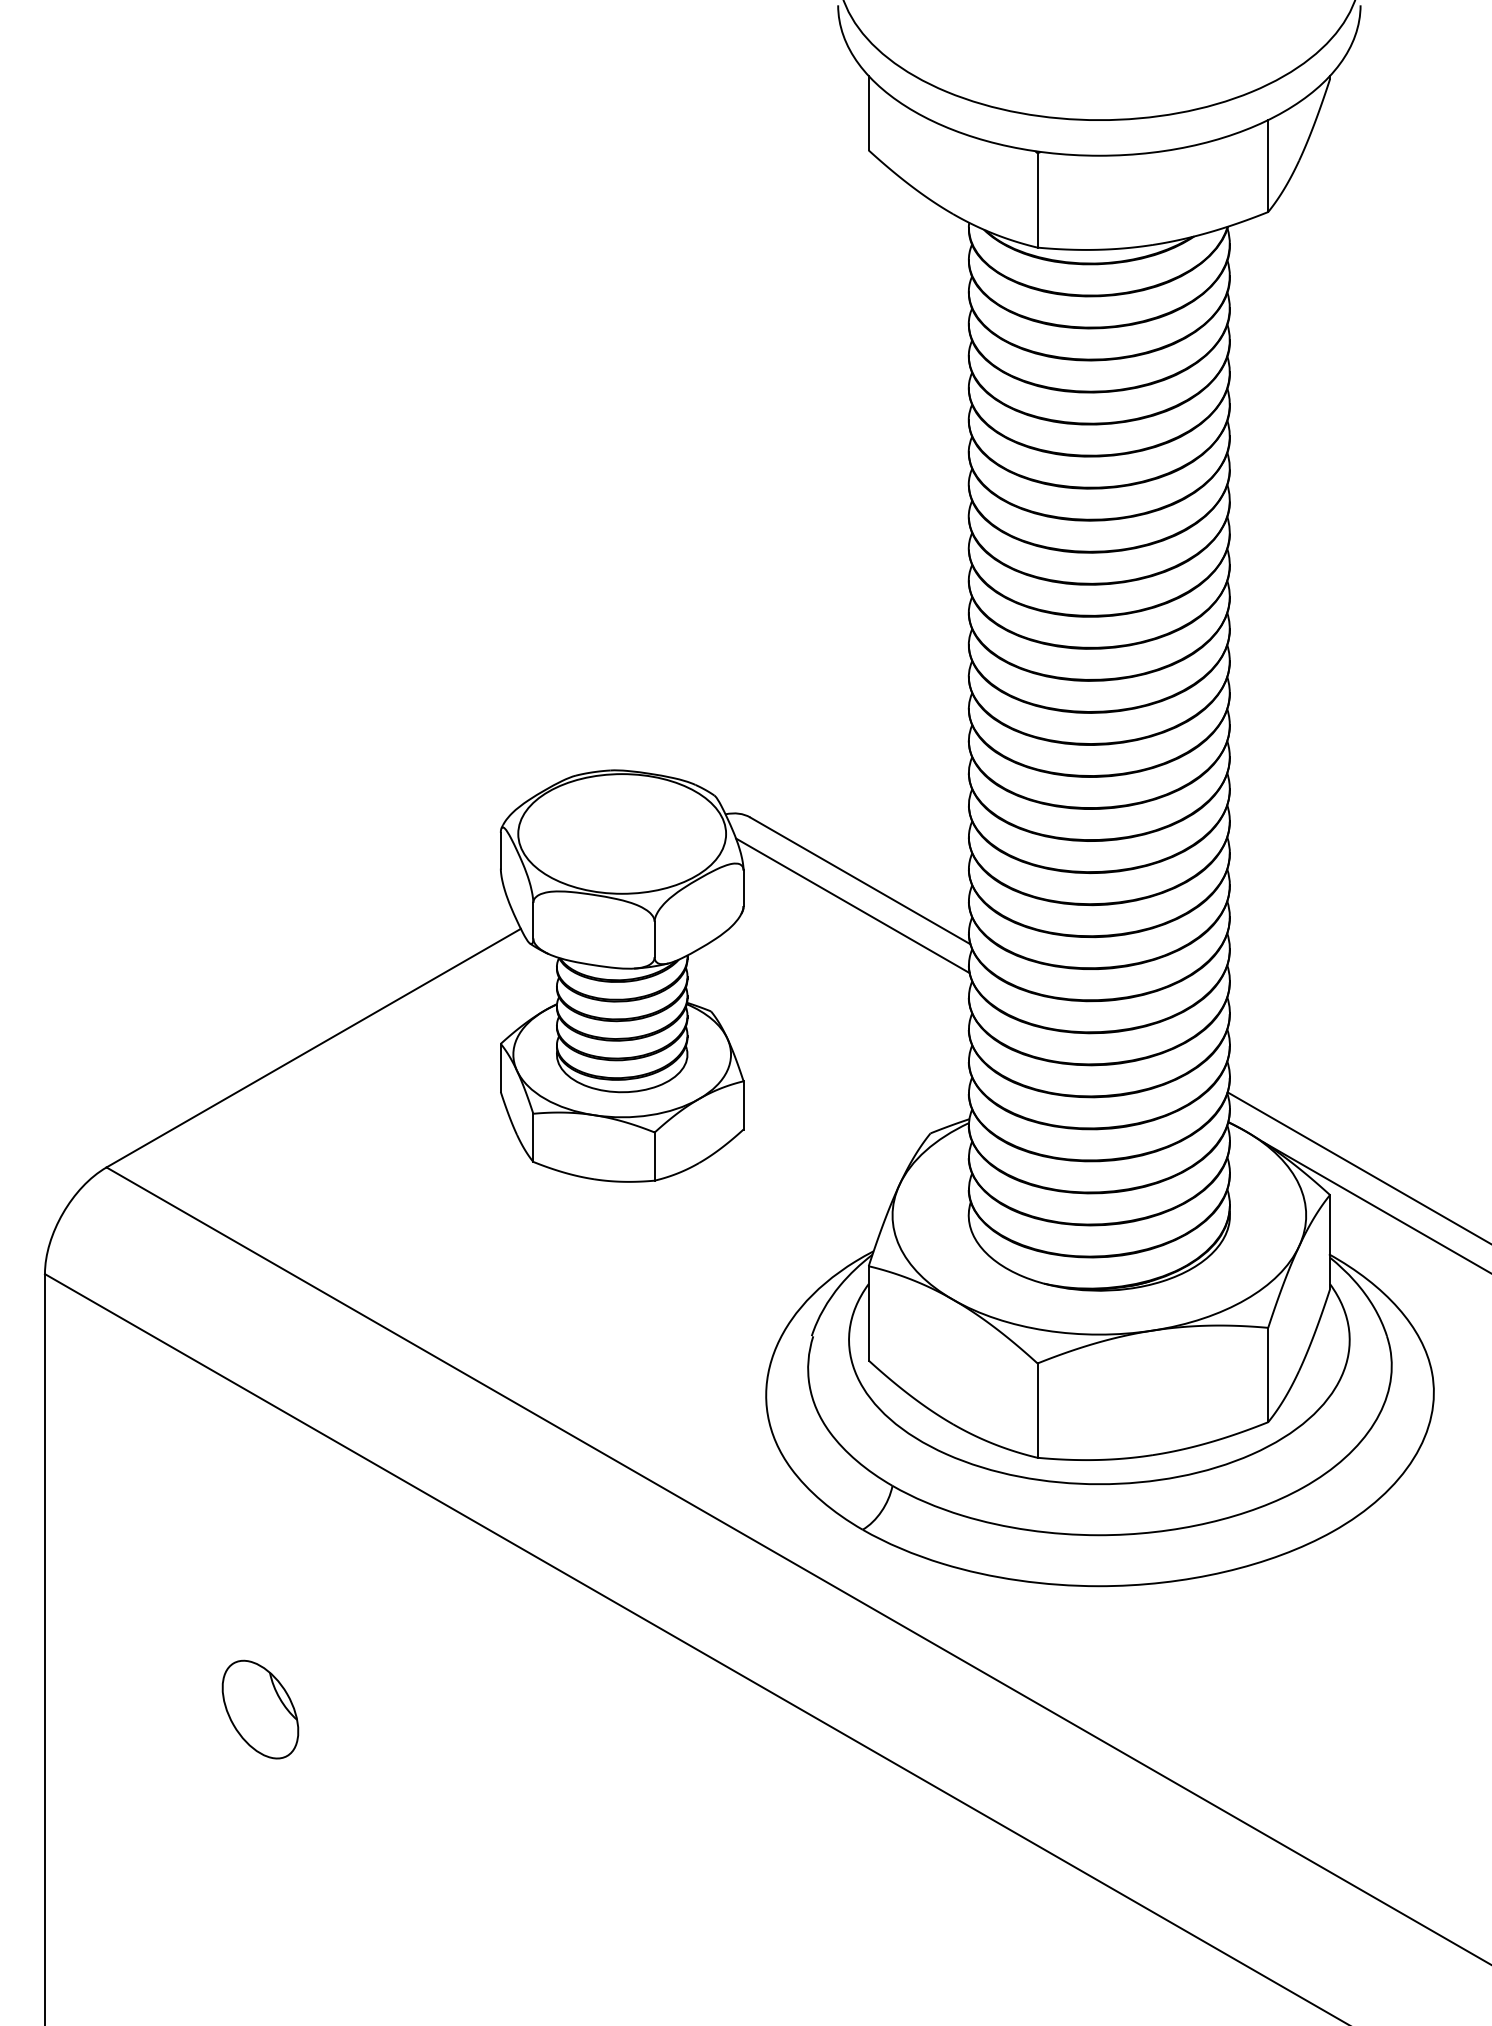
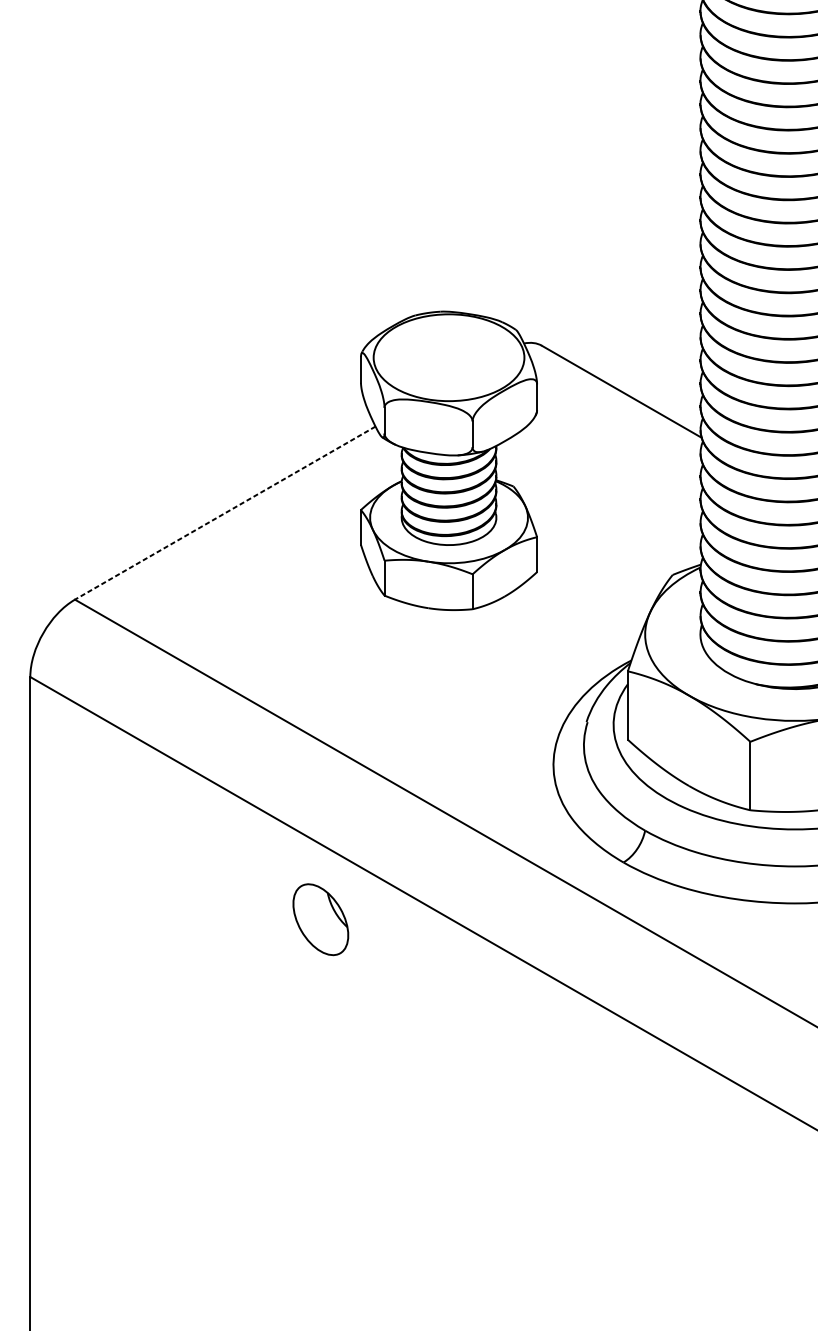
line: (852, 905) -> (616, 409), removed
line: (313, 1048) -> (225, 513), solid -> dashed
part: (260, 1709) -> (320, 919), moved

